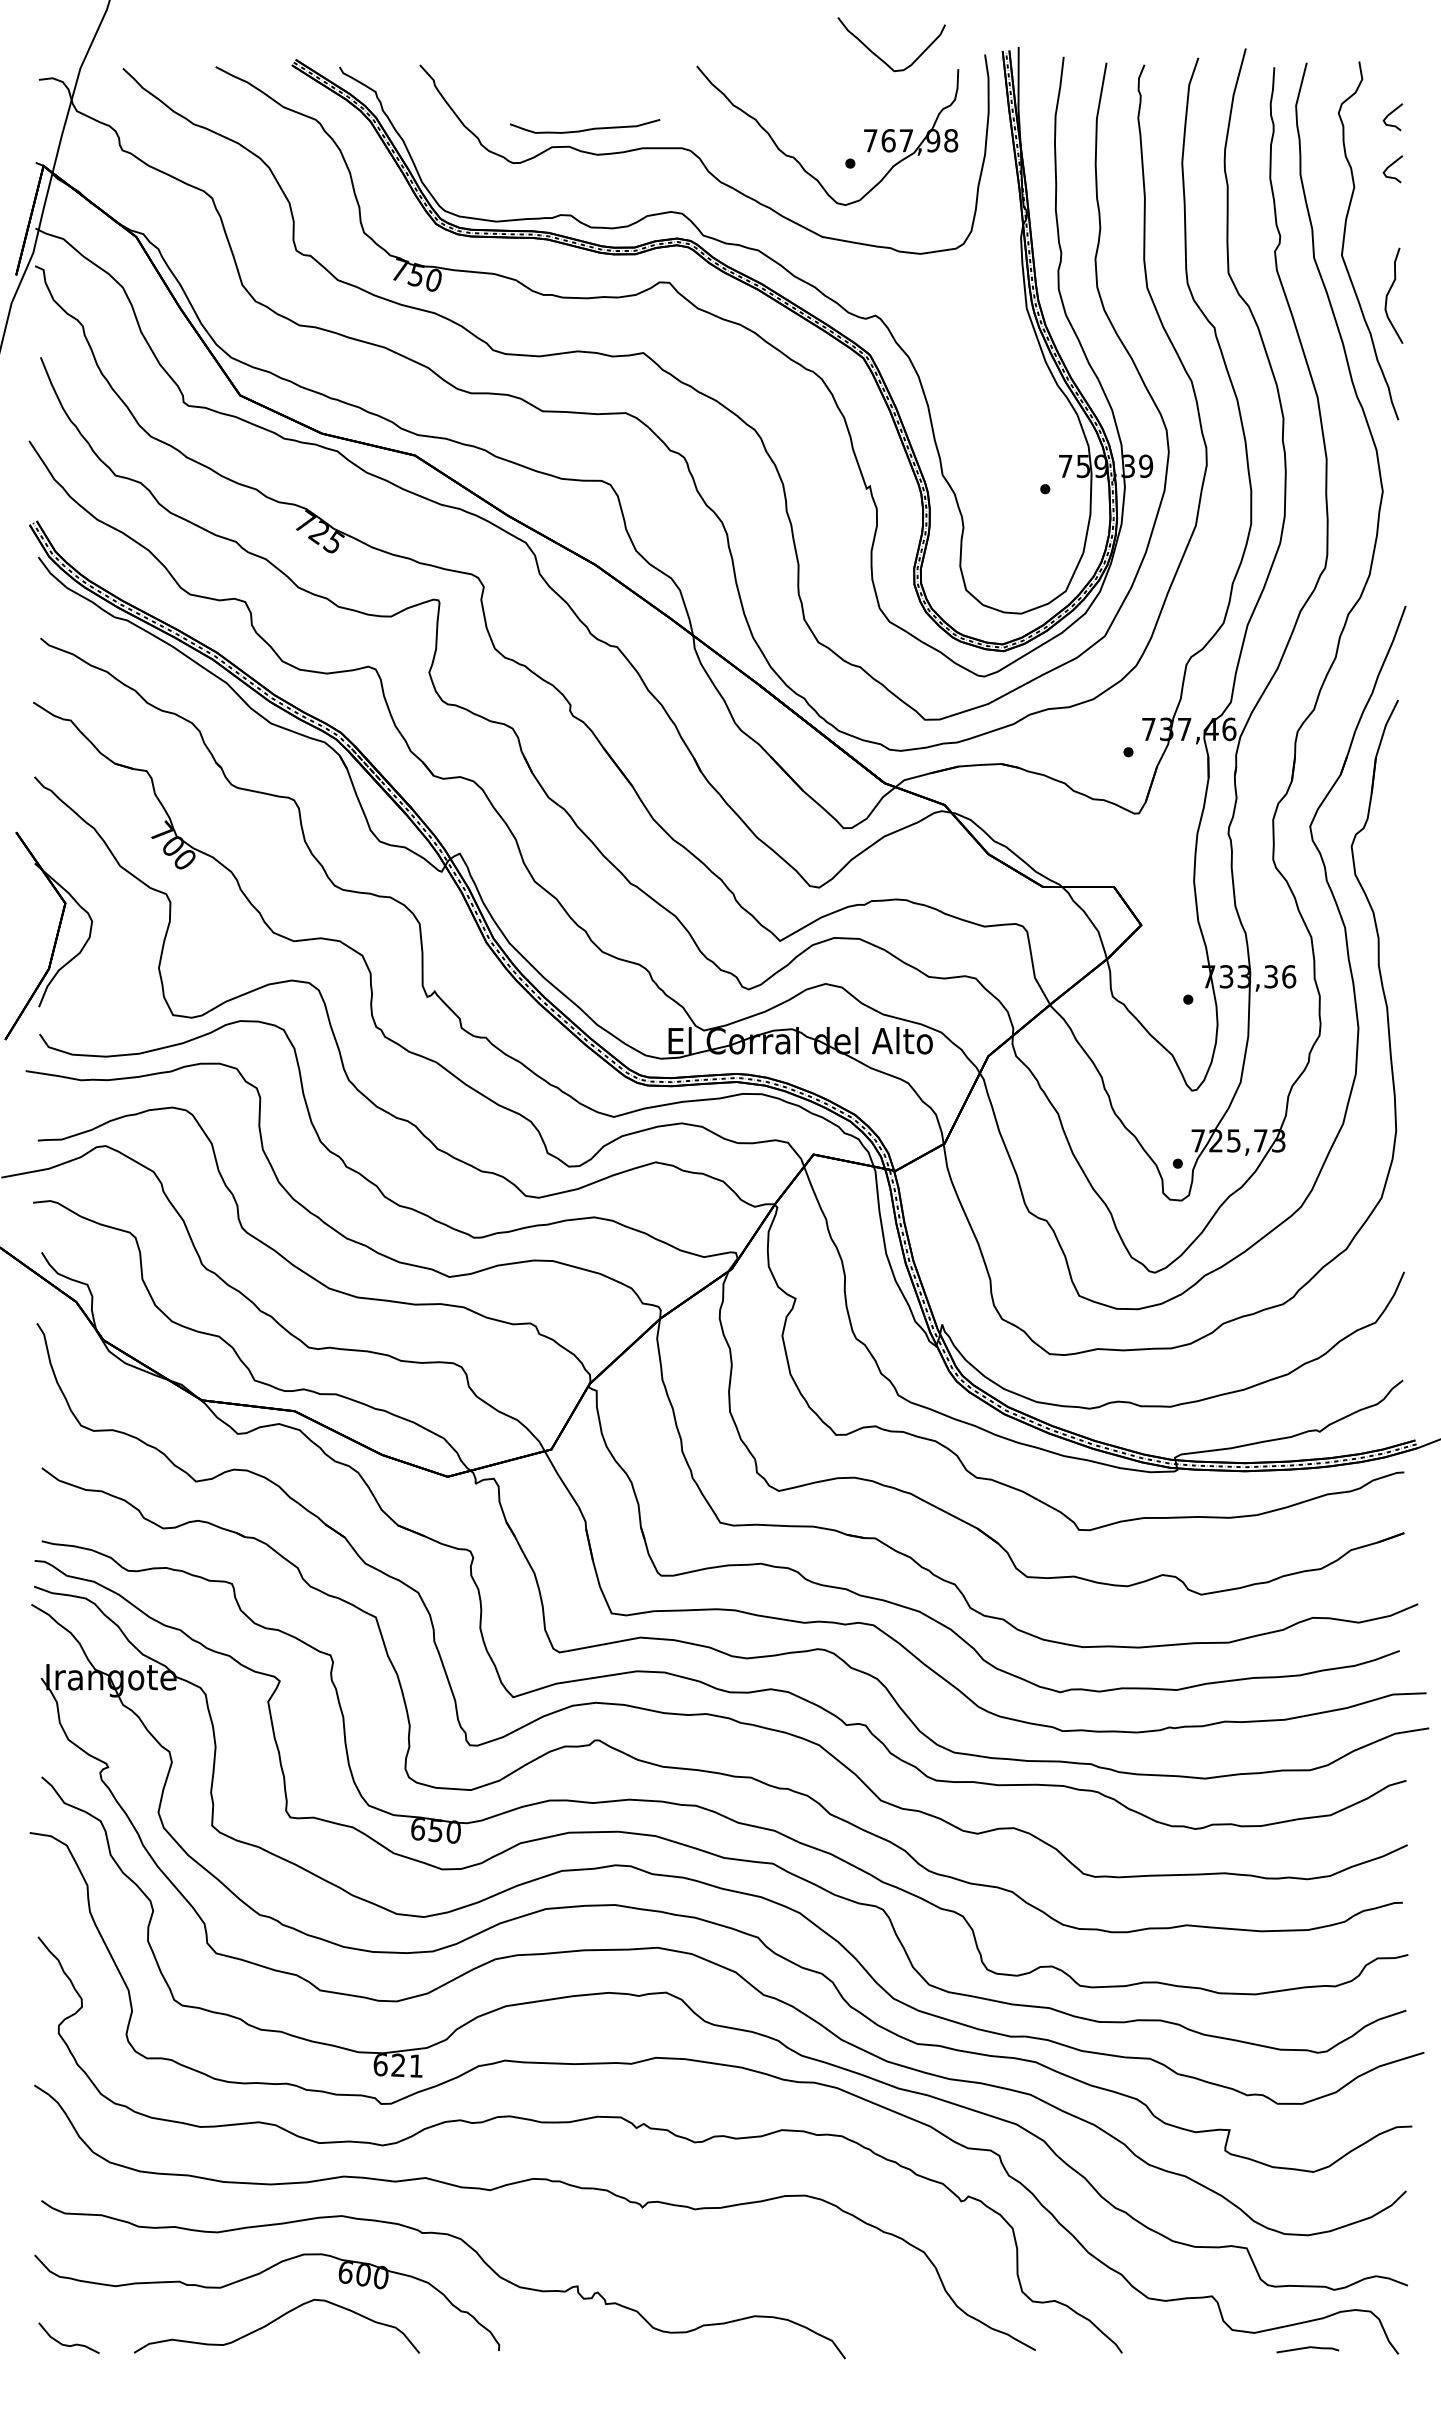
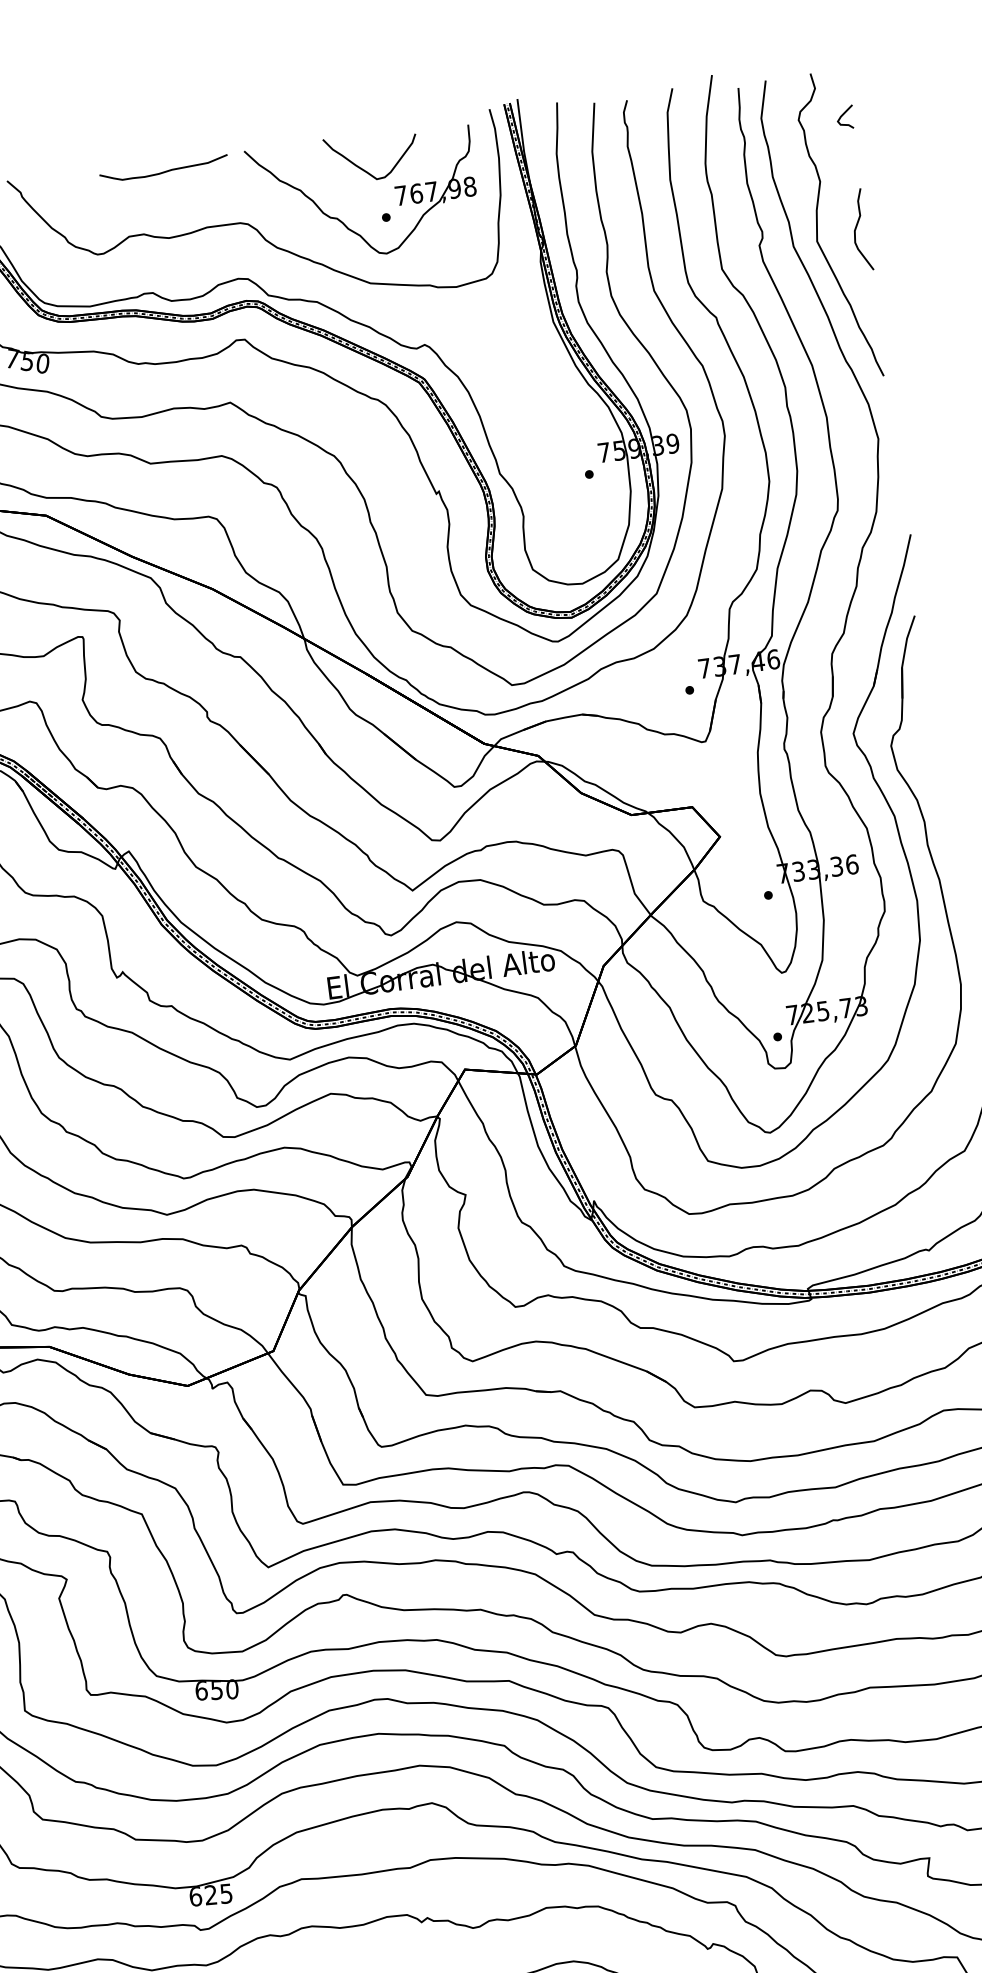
curve: (880, 57) -> (363, 169), moved
curve: (584, 129) -> (163, 171), moved
curve: (1390, 166) -> (848, 159), removed
curve: (1389, 292) -> (856, 227), moved
text: (415, 2065) -> (225, 1893), 621 -> 625

